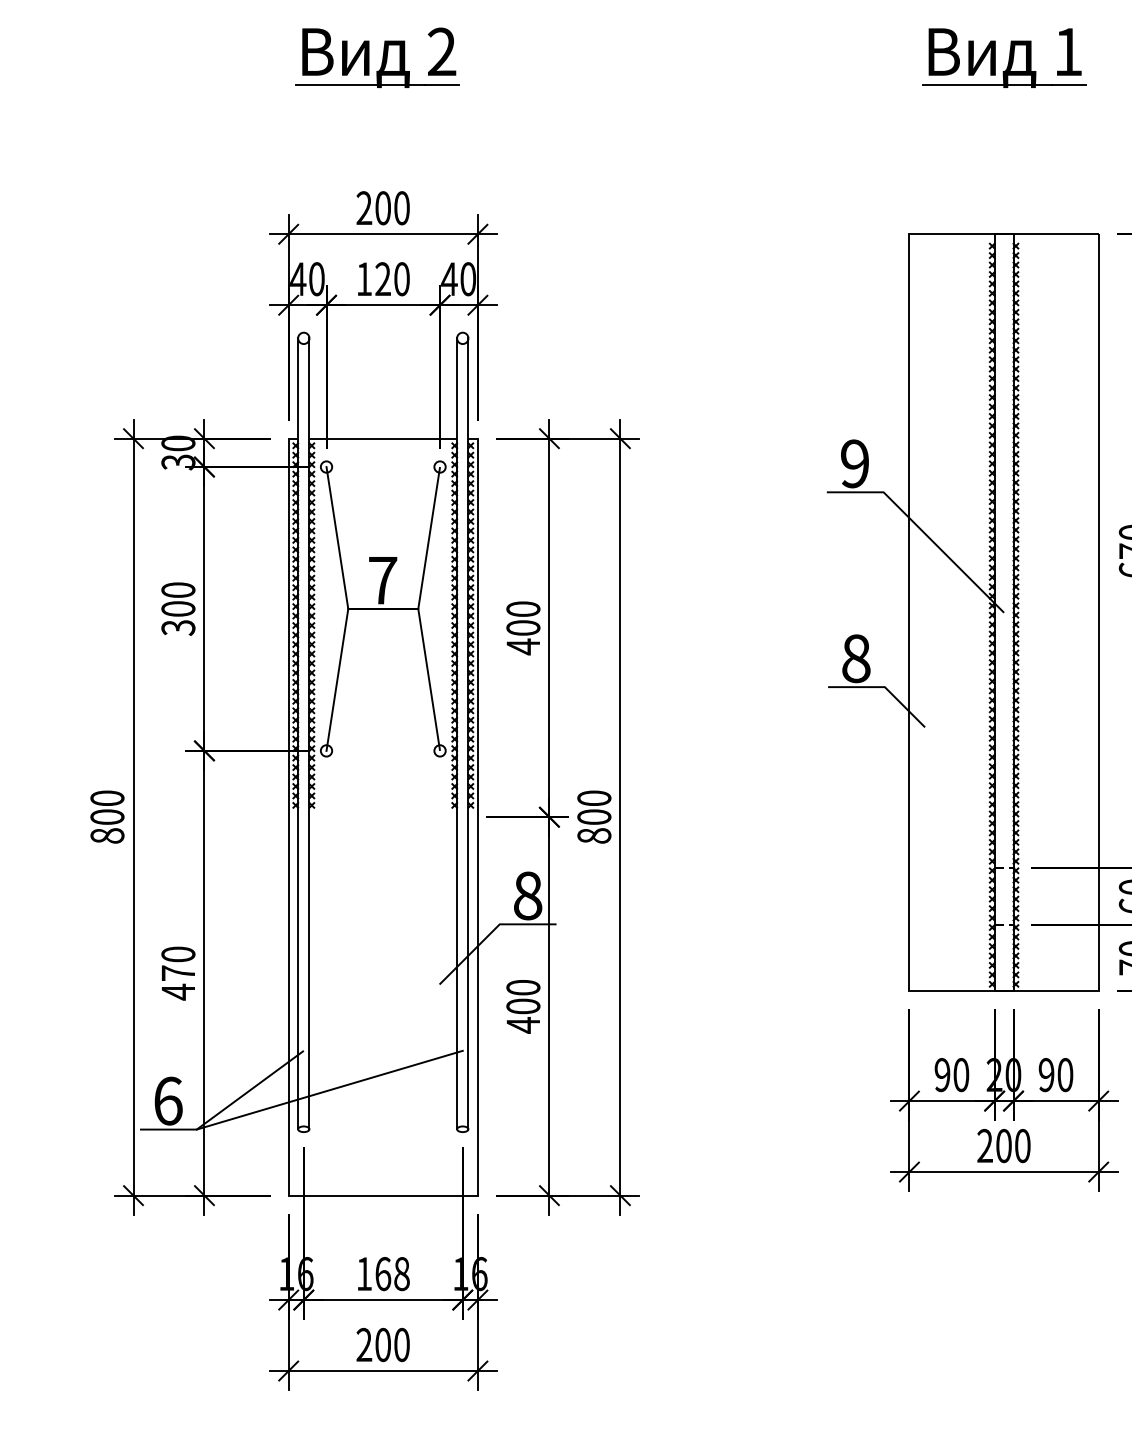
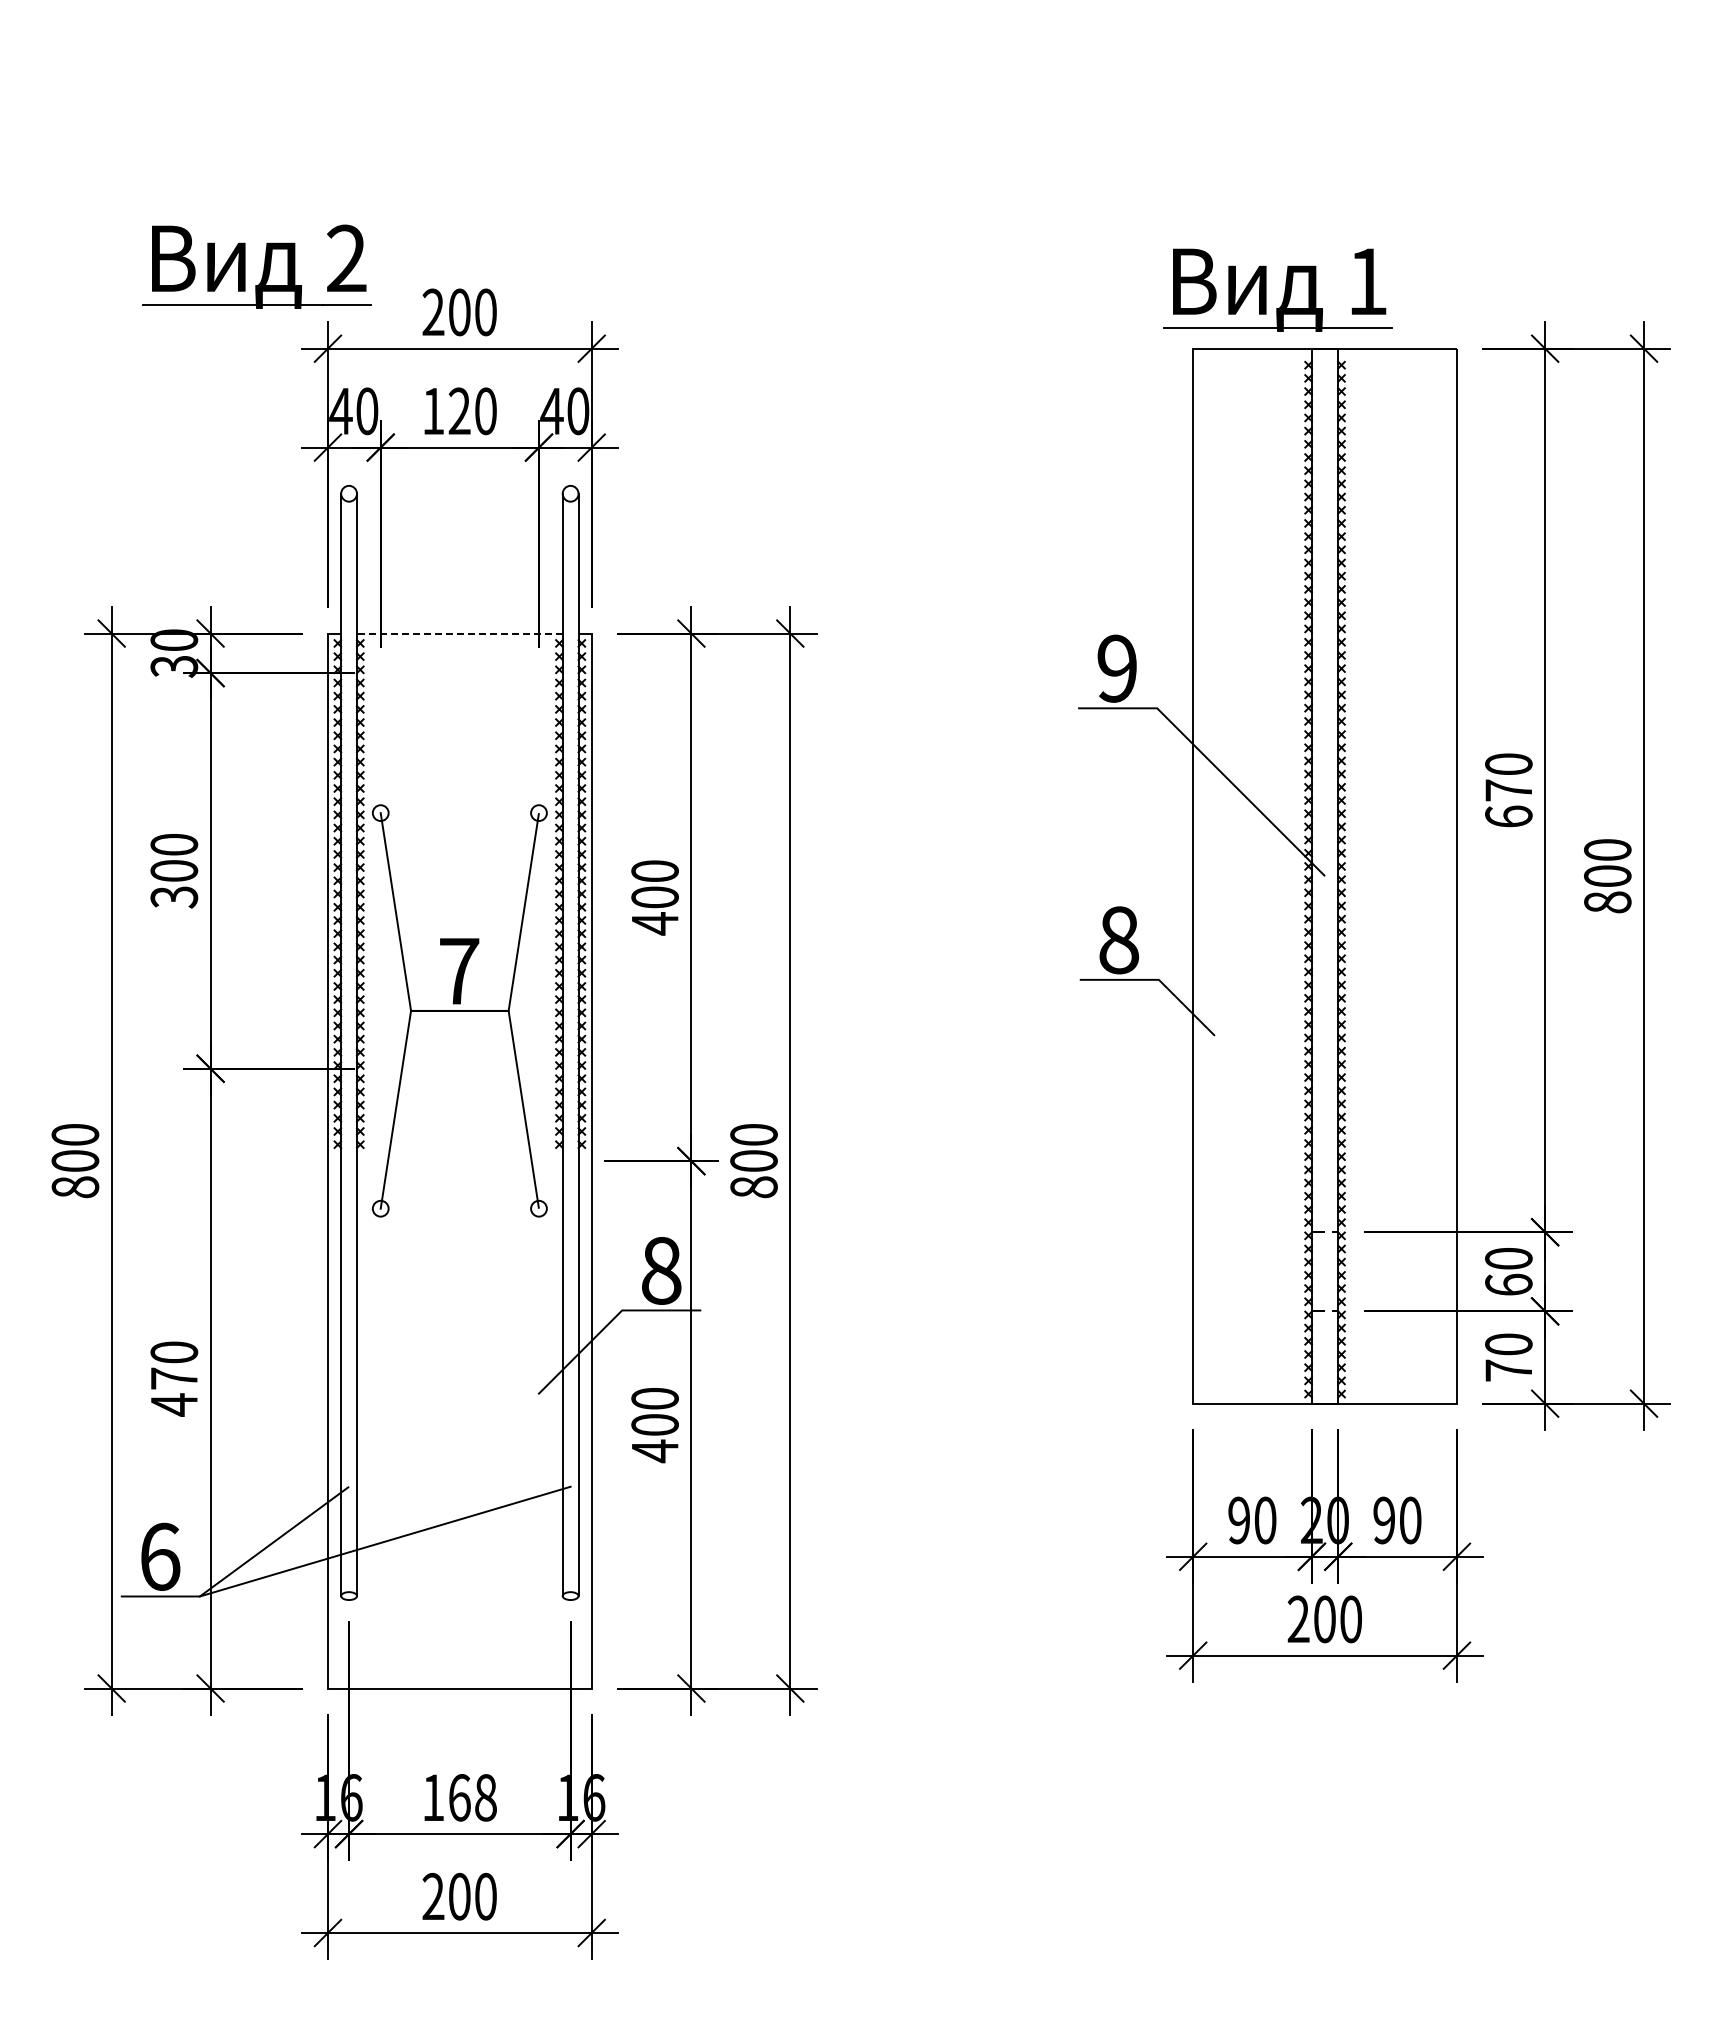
part: (382, 57) -> (263, 266), moved
part: (1008, 57) -> (1284, 289), moved
line: (383, 438) -> (459, 633), solid -> dashed
part: (383, 608) -> (459, 1010), moved

